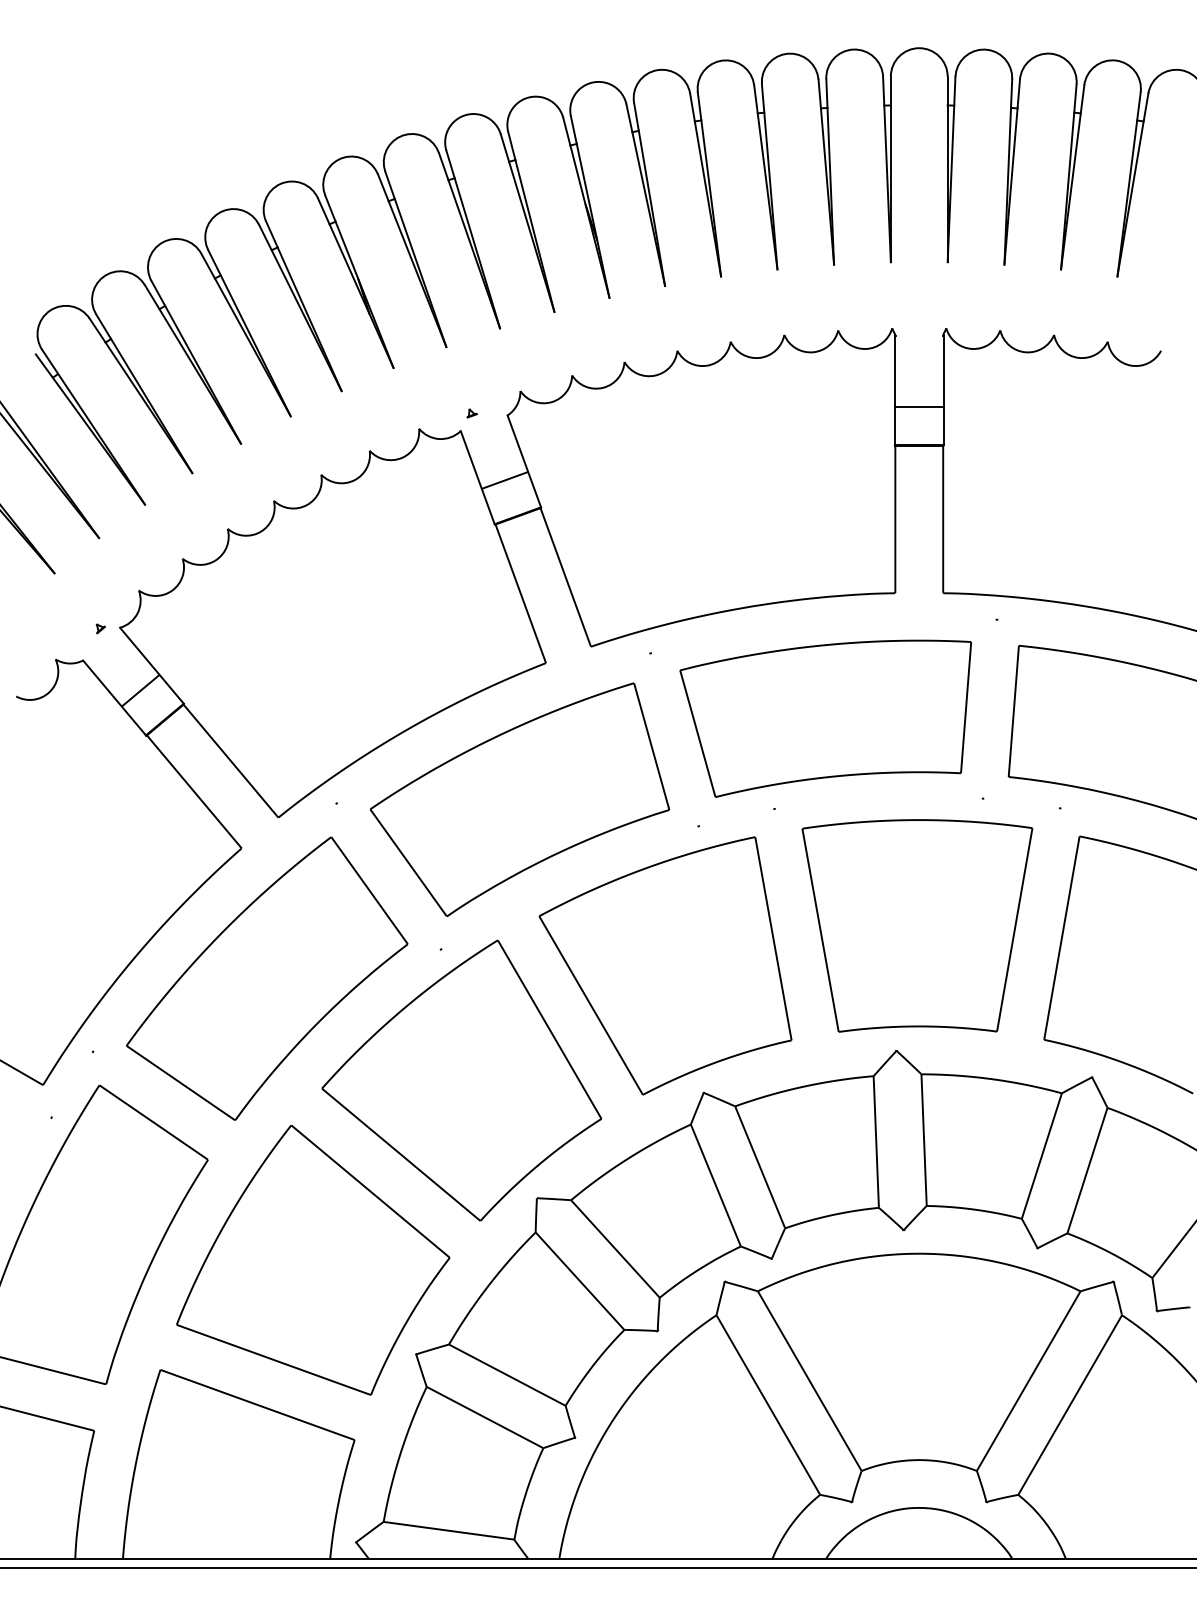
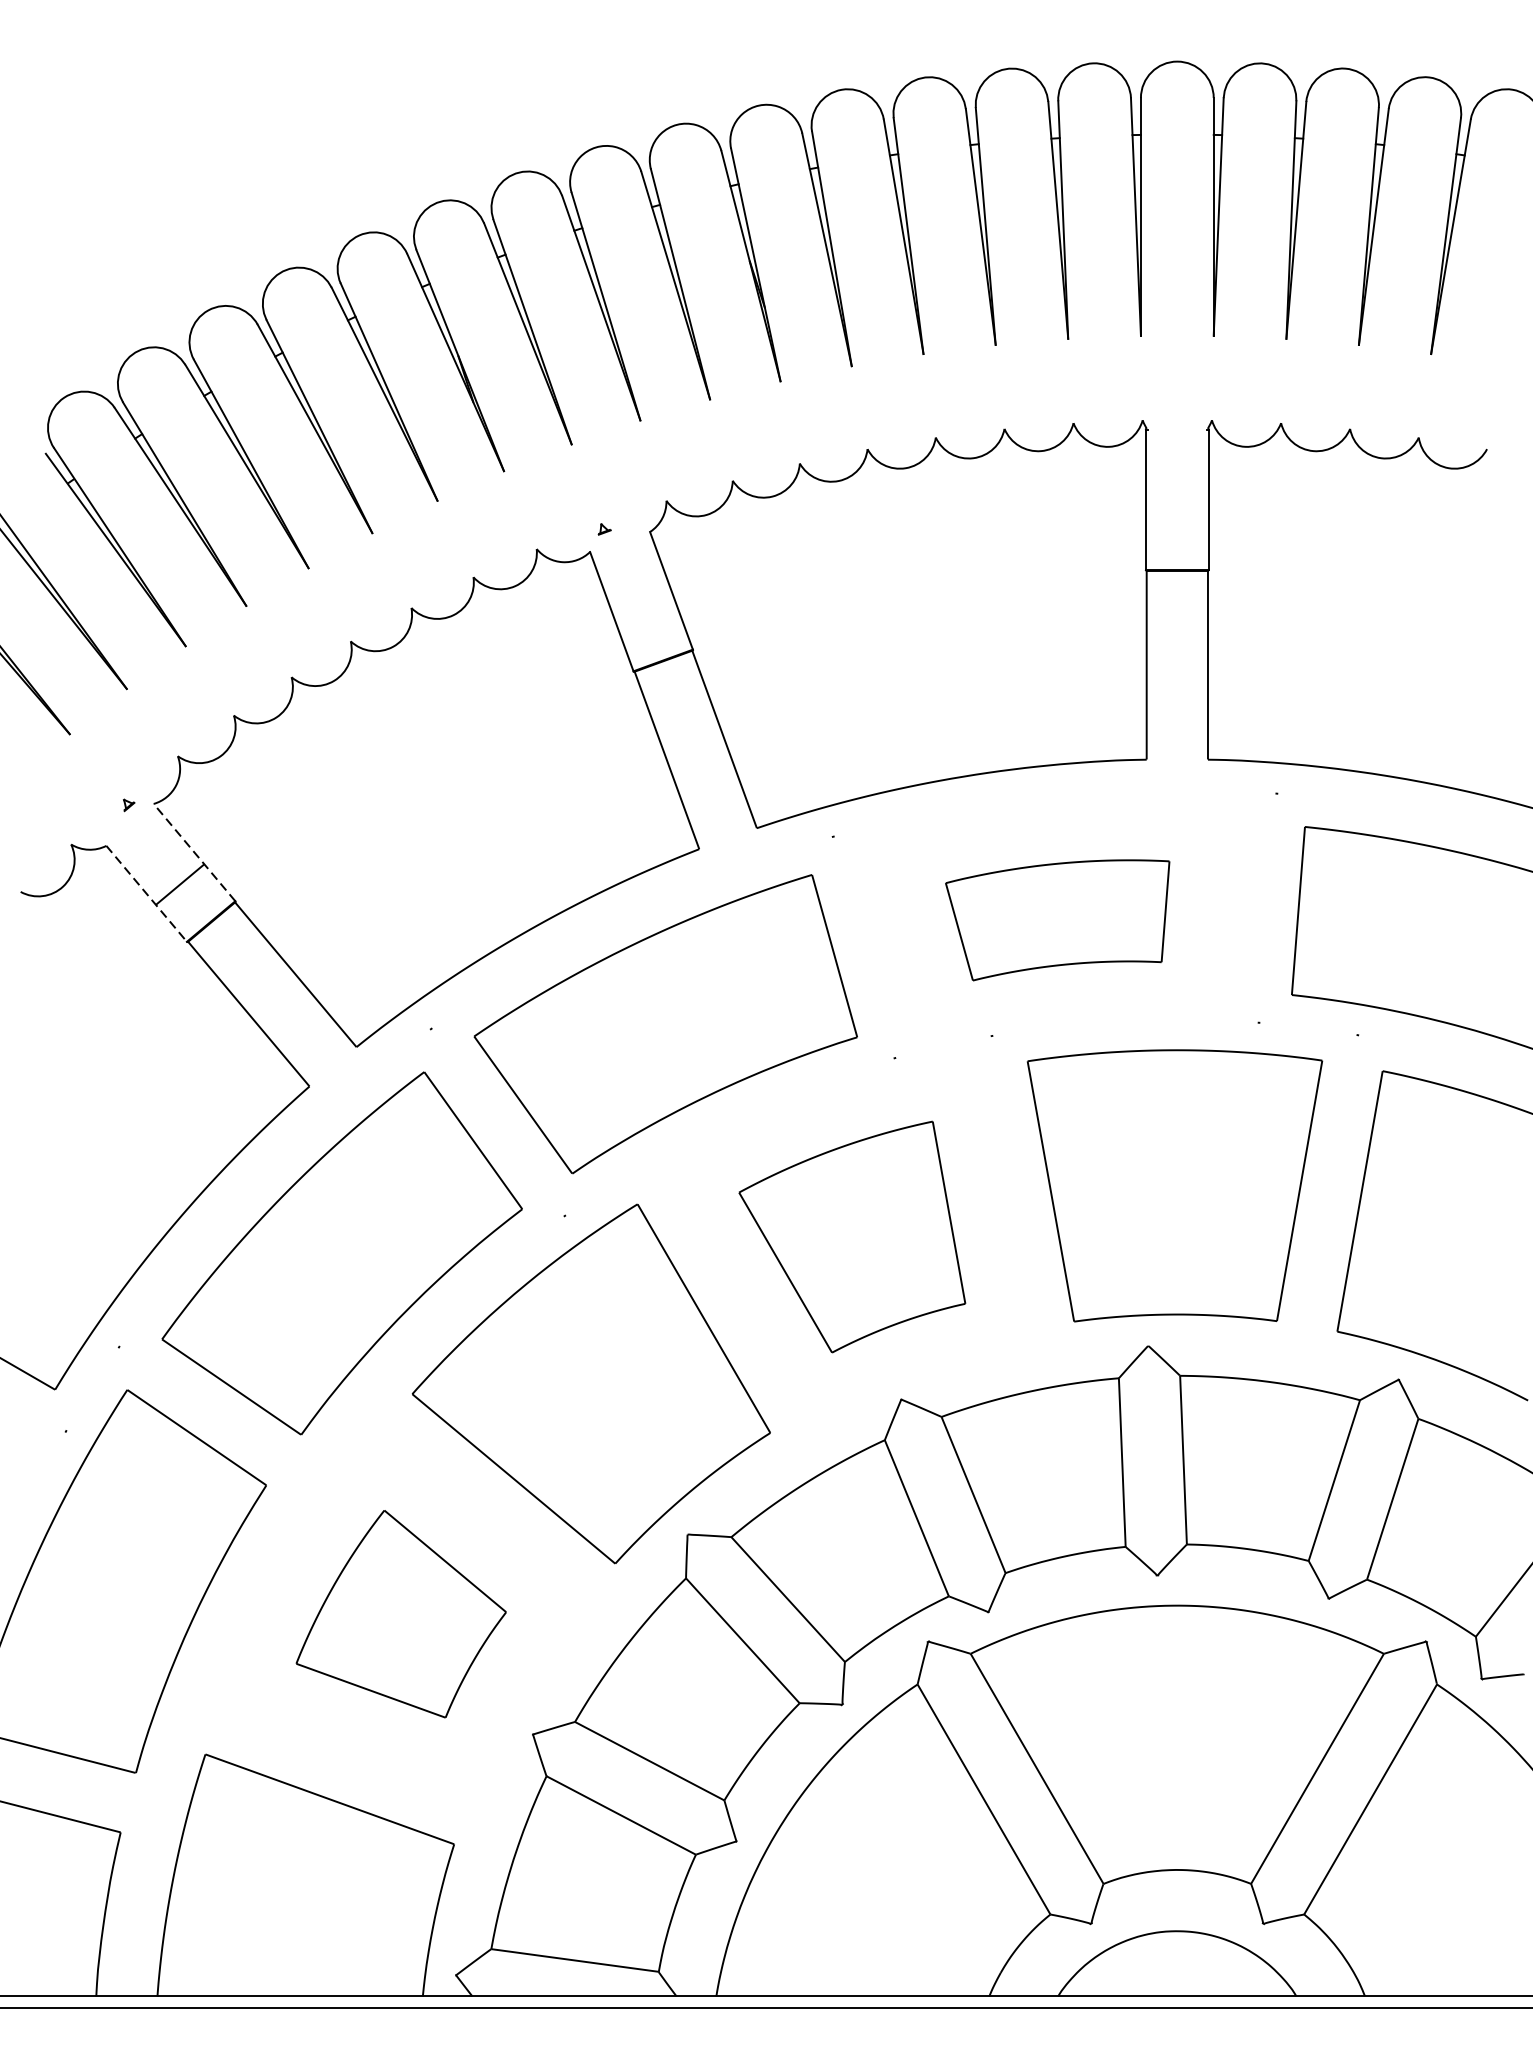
line: (919, 407) -> (1177, 521), removed
line: (504, 480) -> (646, 615), removed
line: (151, 665) -> (193, 852), solid -> dashed
line: (114, 697) -> (146, 893), solid -> dashed
part: (825, 718) -> (1057, 920), size x0.6
part: (665, 965) -> (852, 1236), size x0.7
part: (313, 1260) -> (401, 1614), size x0.6

